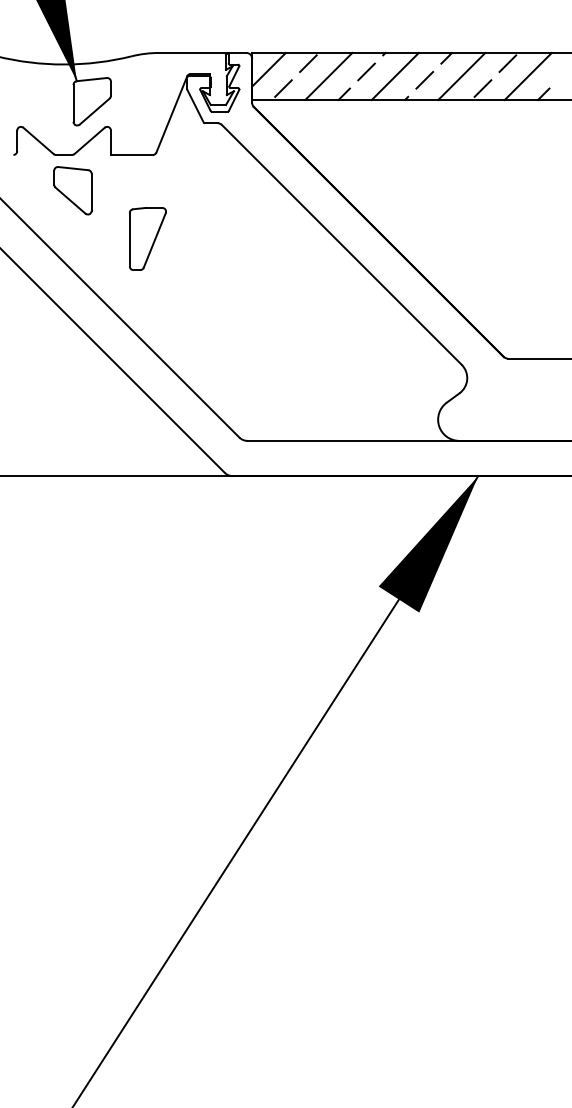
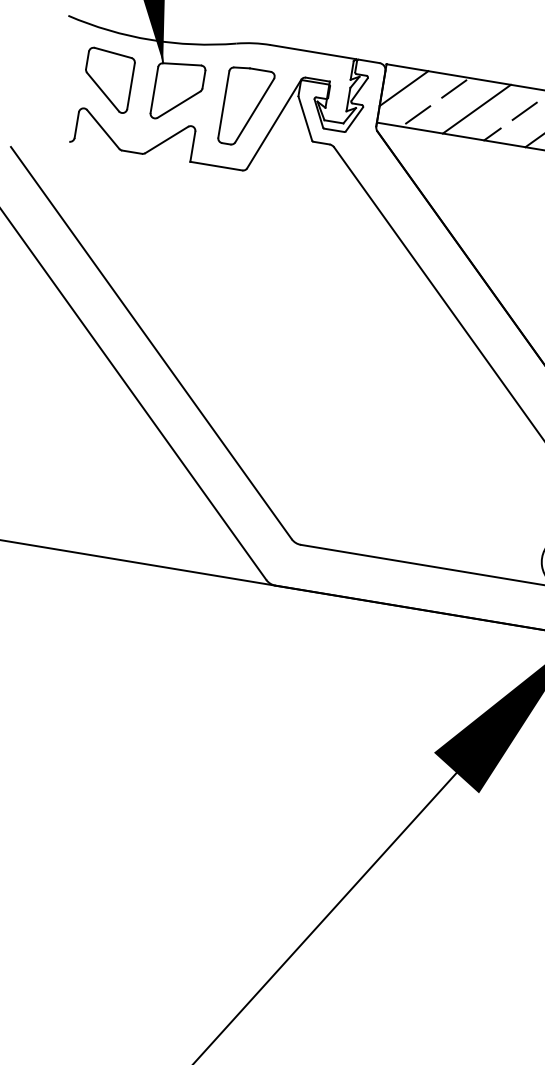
part: (72, 190) -> (107, 79), moved
part: (147, 238) -> (246, 106), moved

